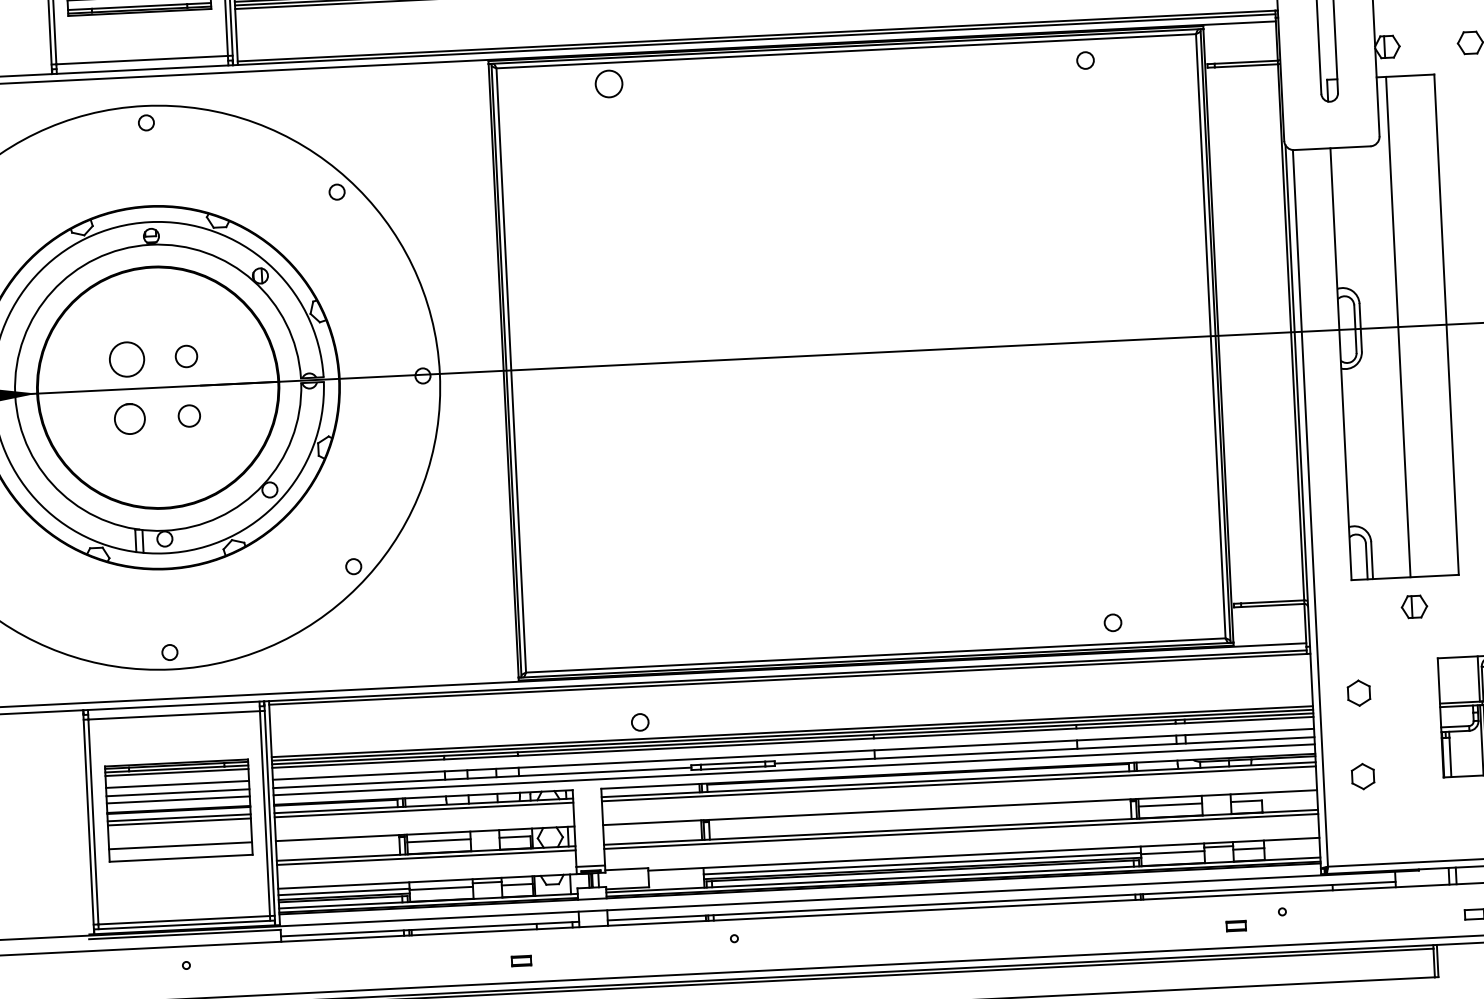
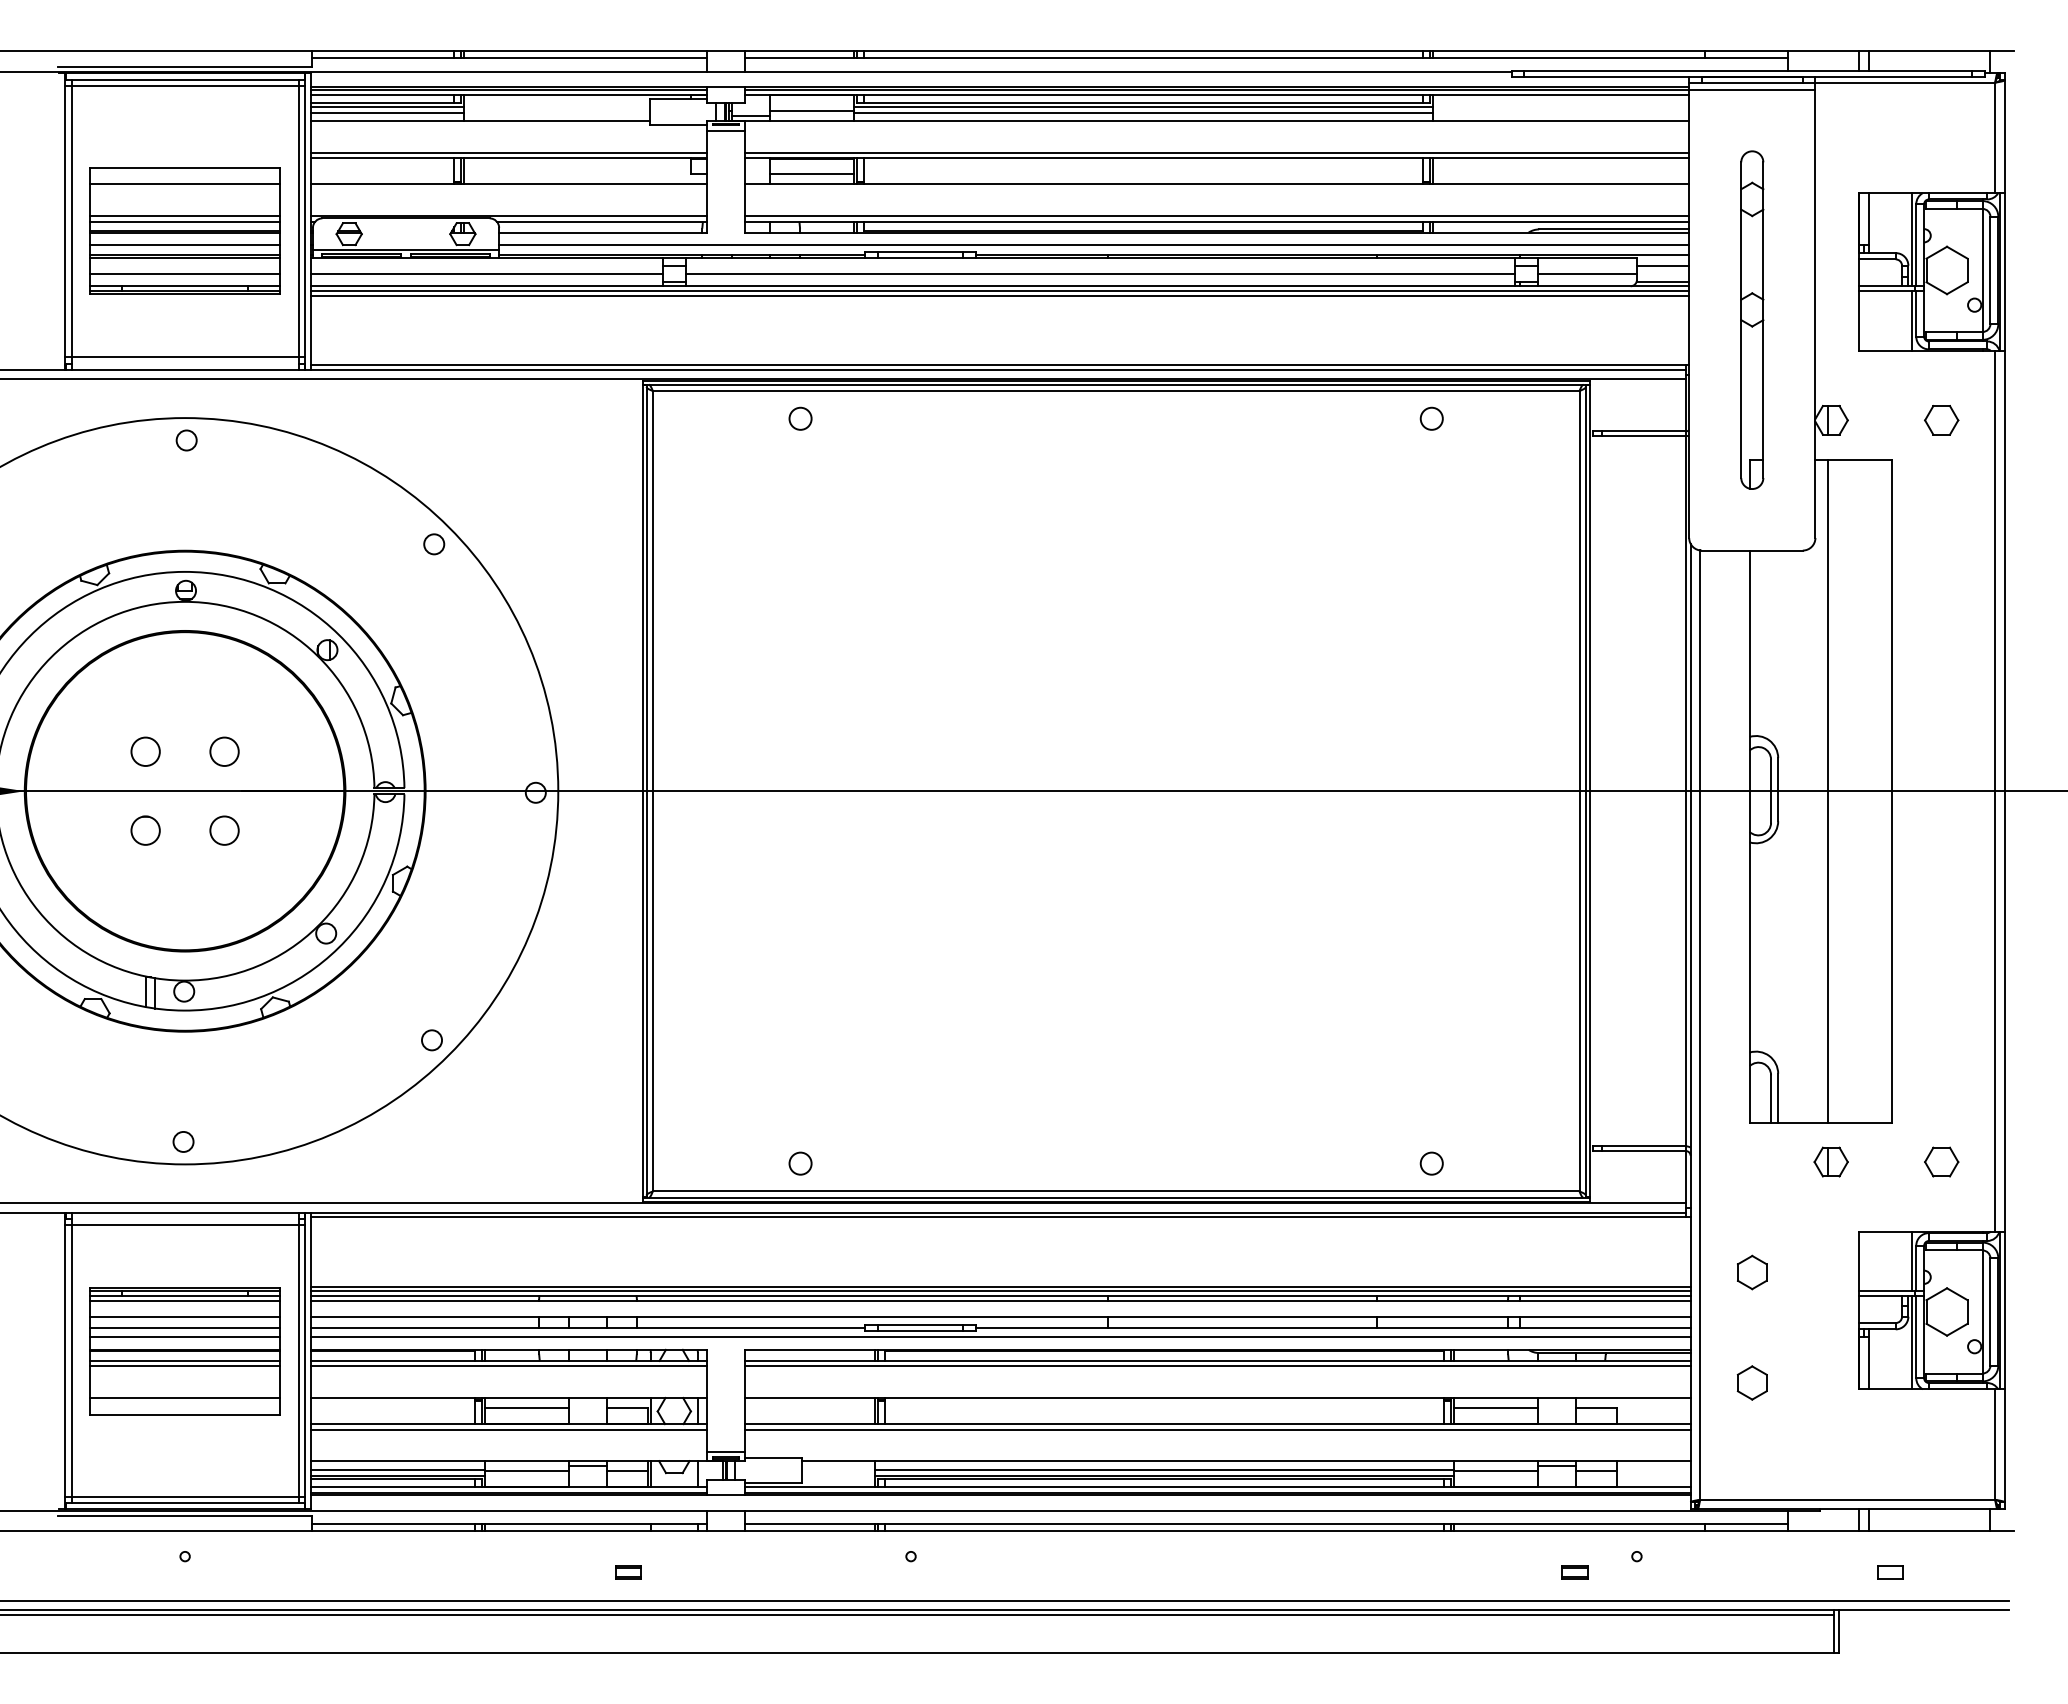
circle: (608, 83) -> (800, 418), size x0.62
circle: (126, 359) -> (145, 751), size x0.62
circle: (129, 418) -> (145, 830), size x0.71
circle: (640, 722) -> (800, 1163), moved

